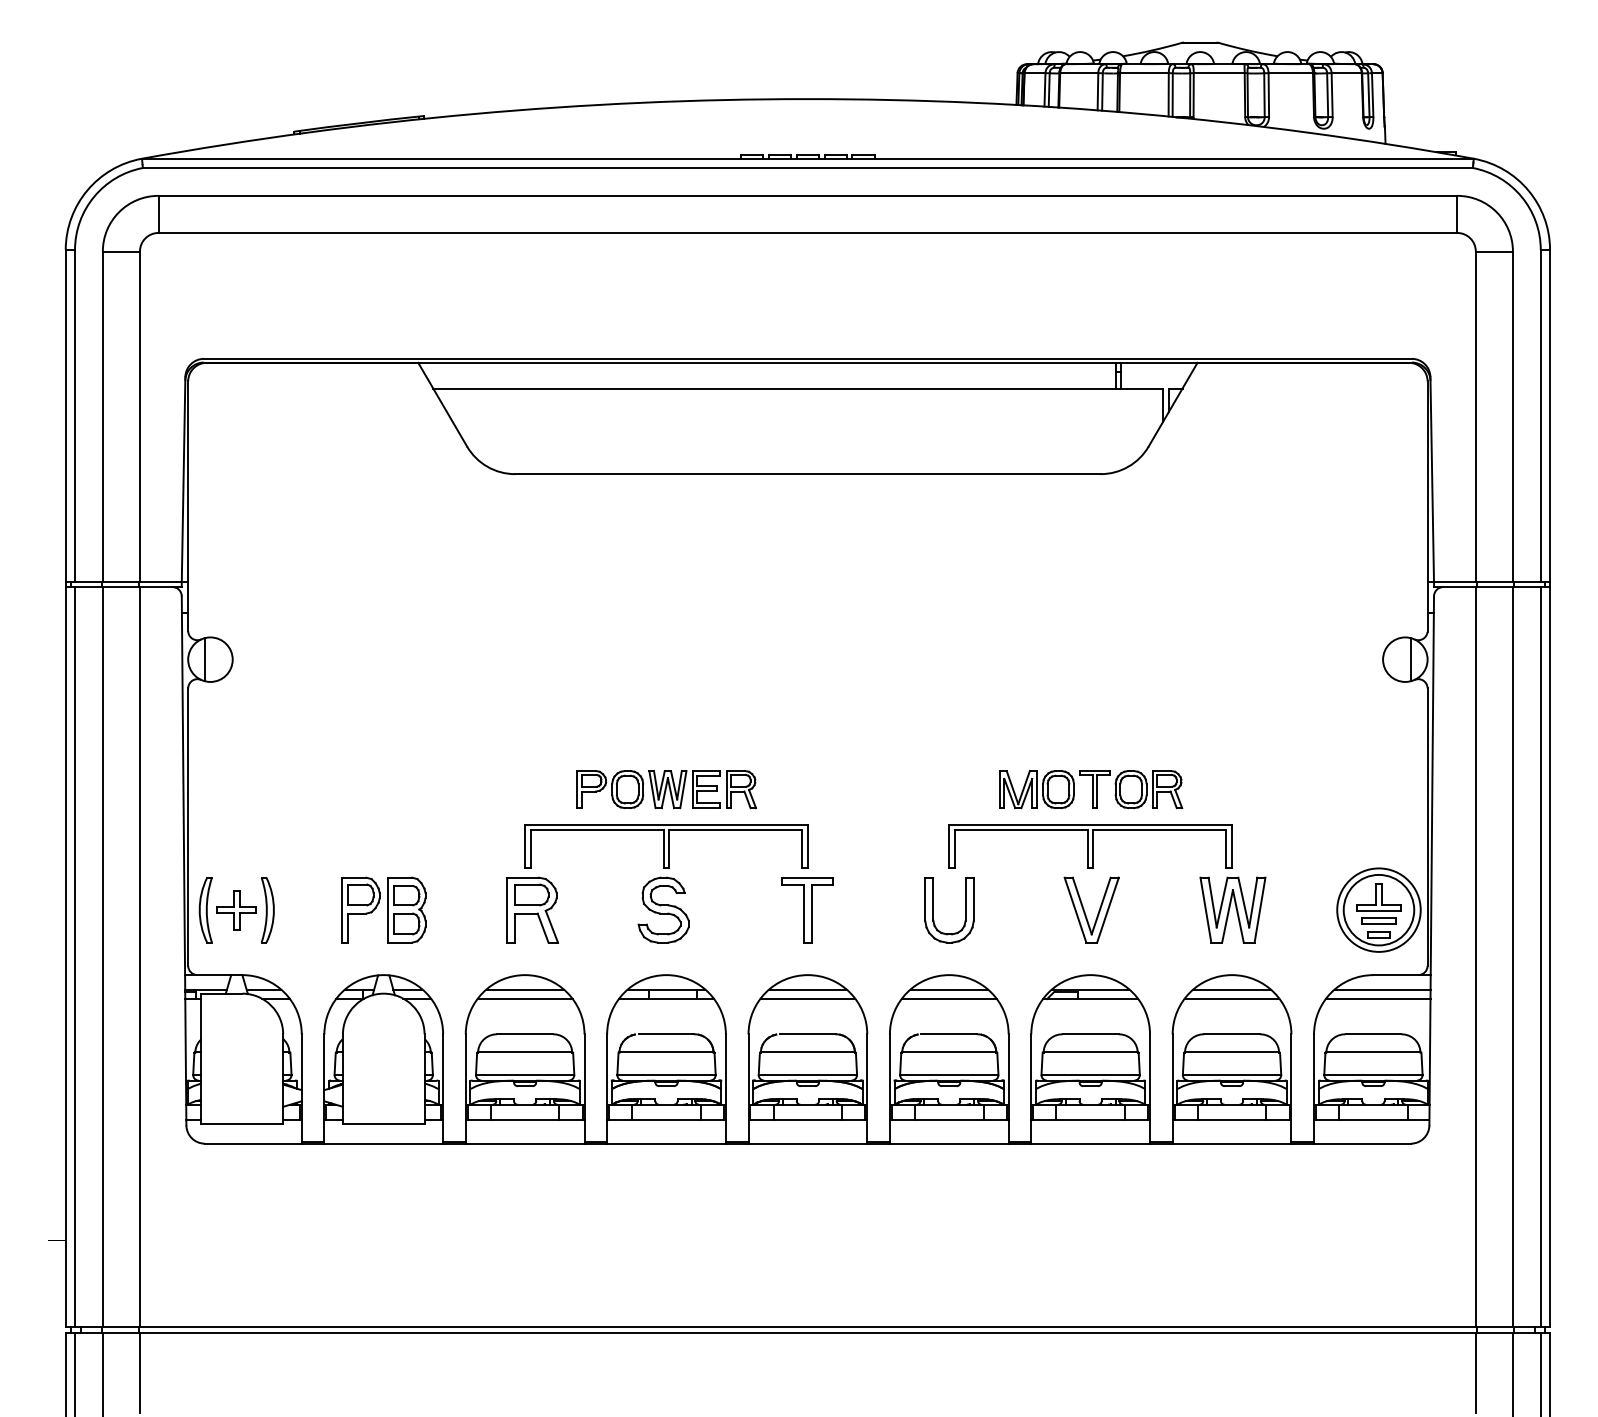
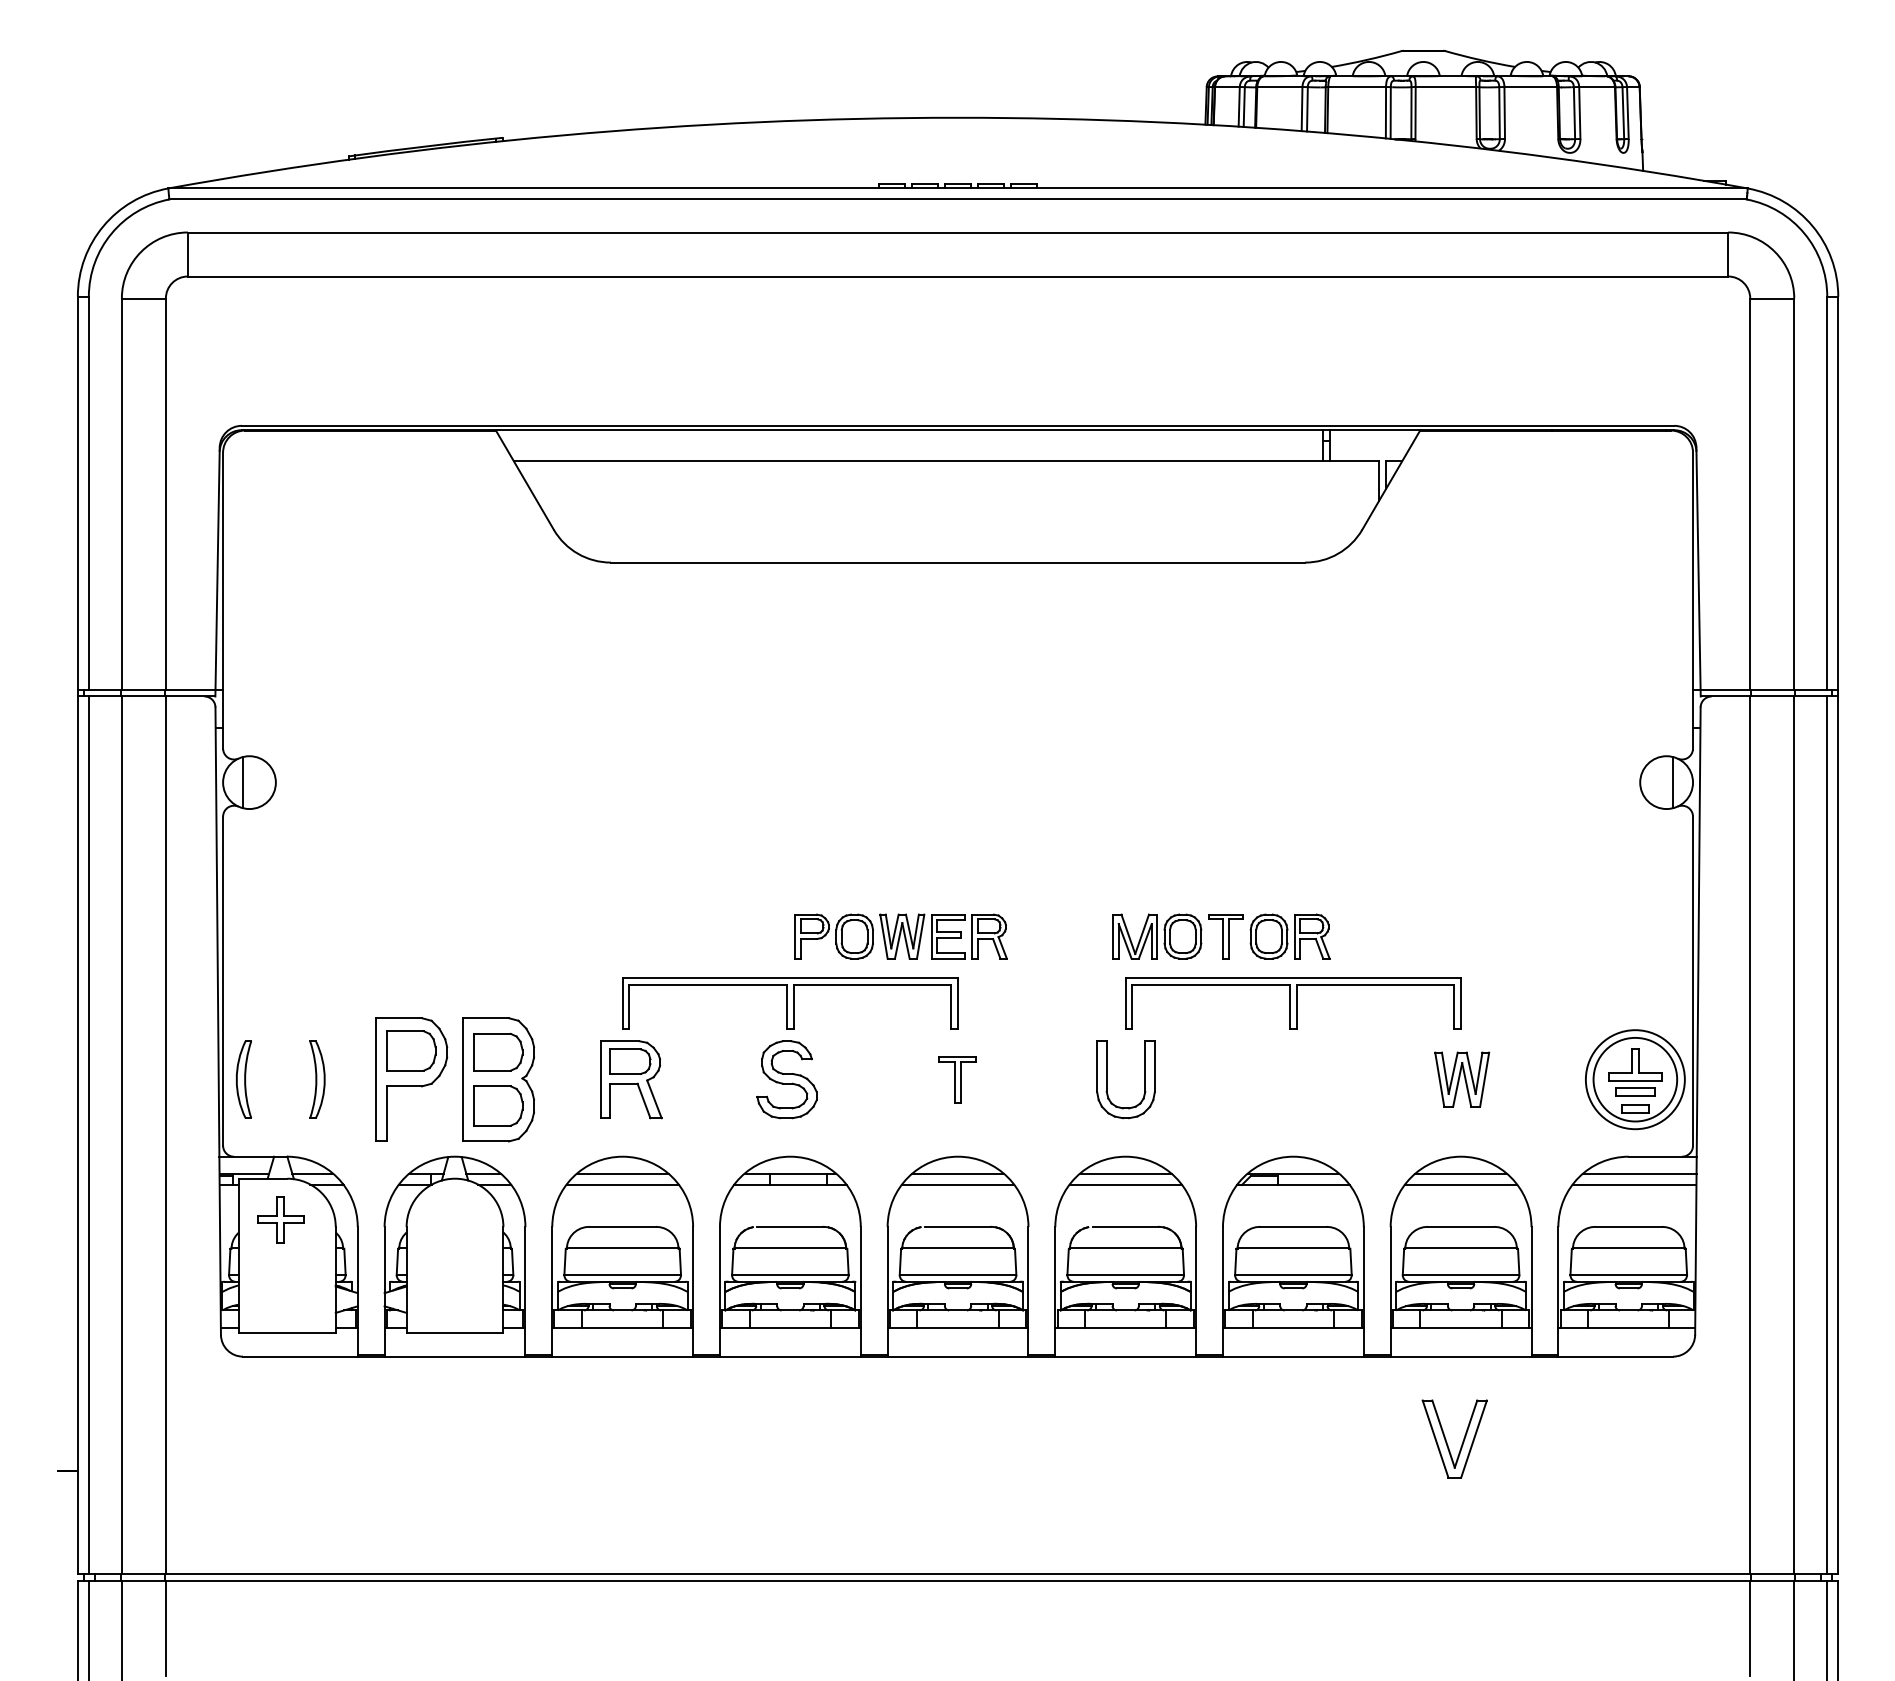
part: (666, 789) -> (900, 936), moved
part: (1091, 789) -> (1222, 936), moved
part: (383, 909) -> (454, 1078), size x1.6
part: (1232, 909) -> (1461, 1078), size x0.7
part: (236, 910) -> (280, 1220), moved
part: (807, 910) -> (957, 1080), size x0.6
part: (1085, 911) -> (1447, 1440), moved

